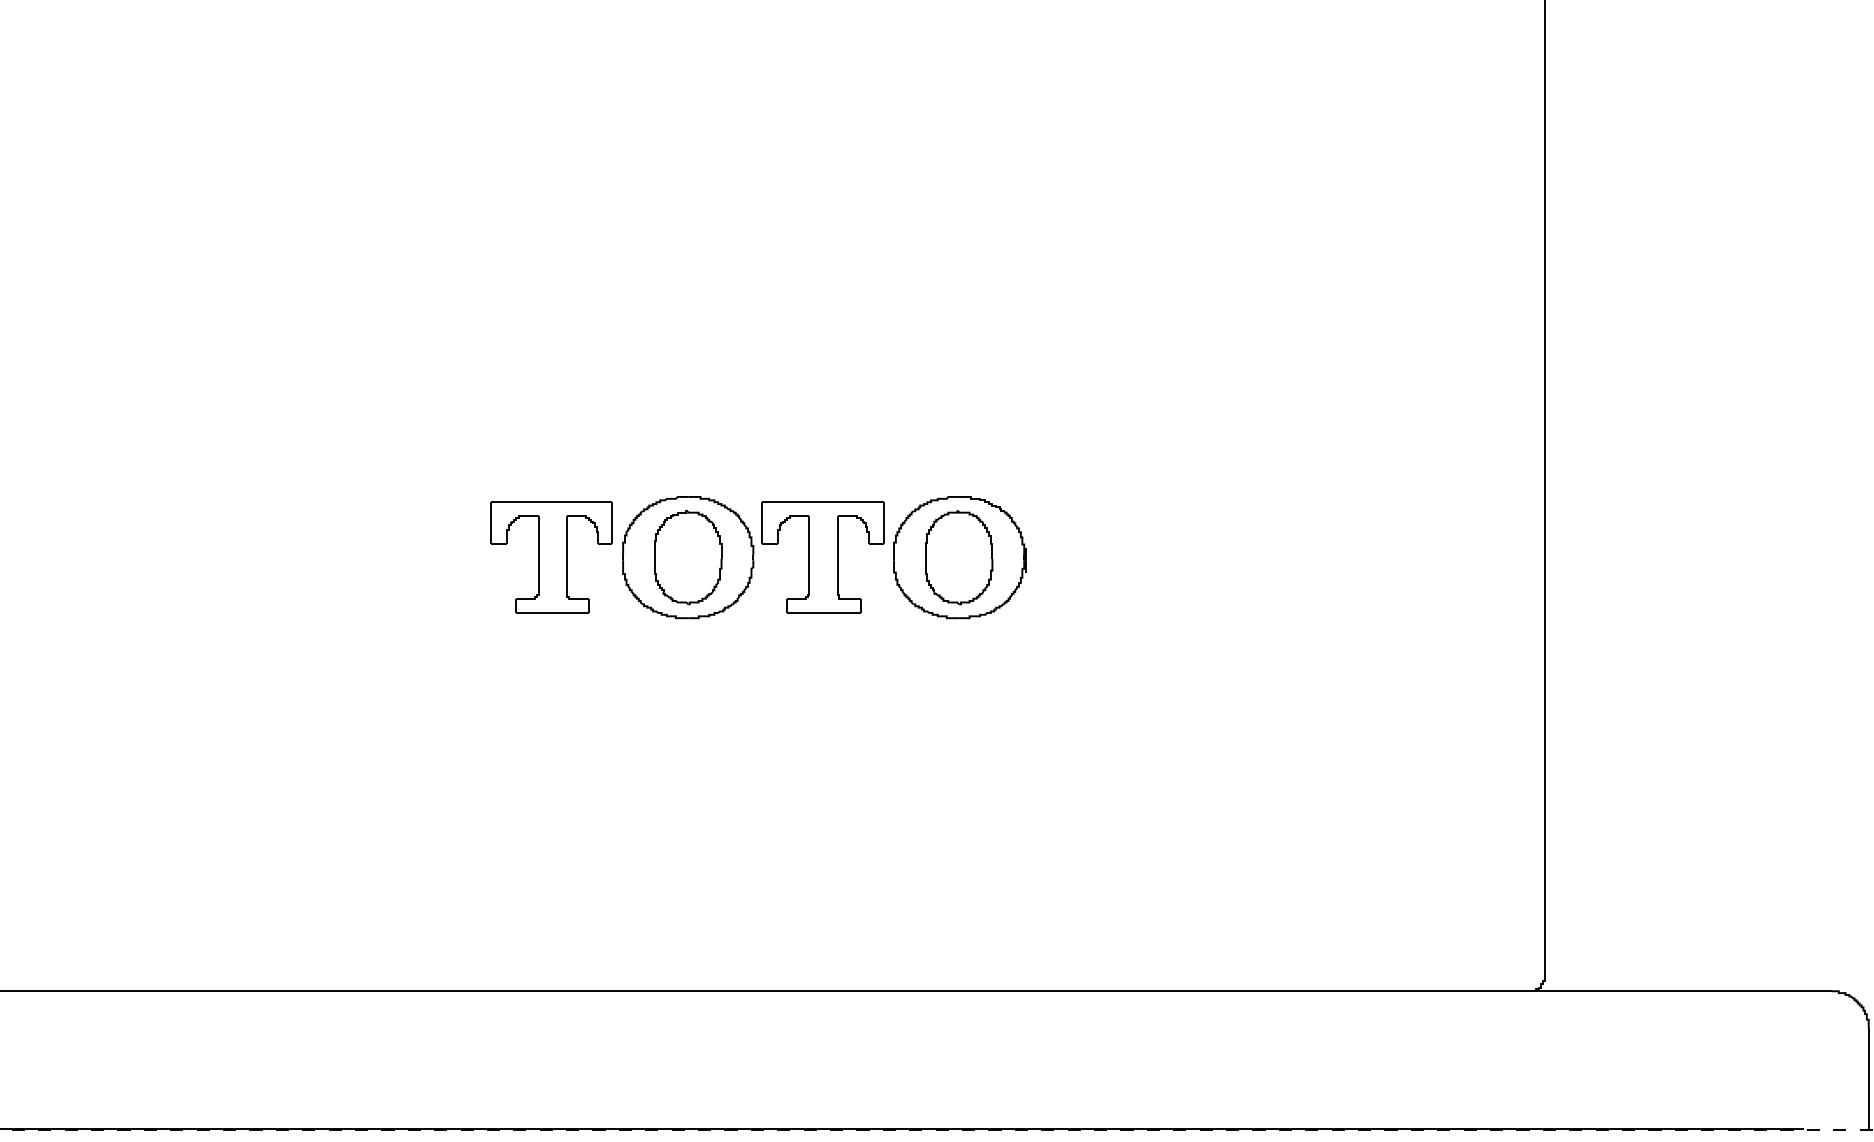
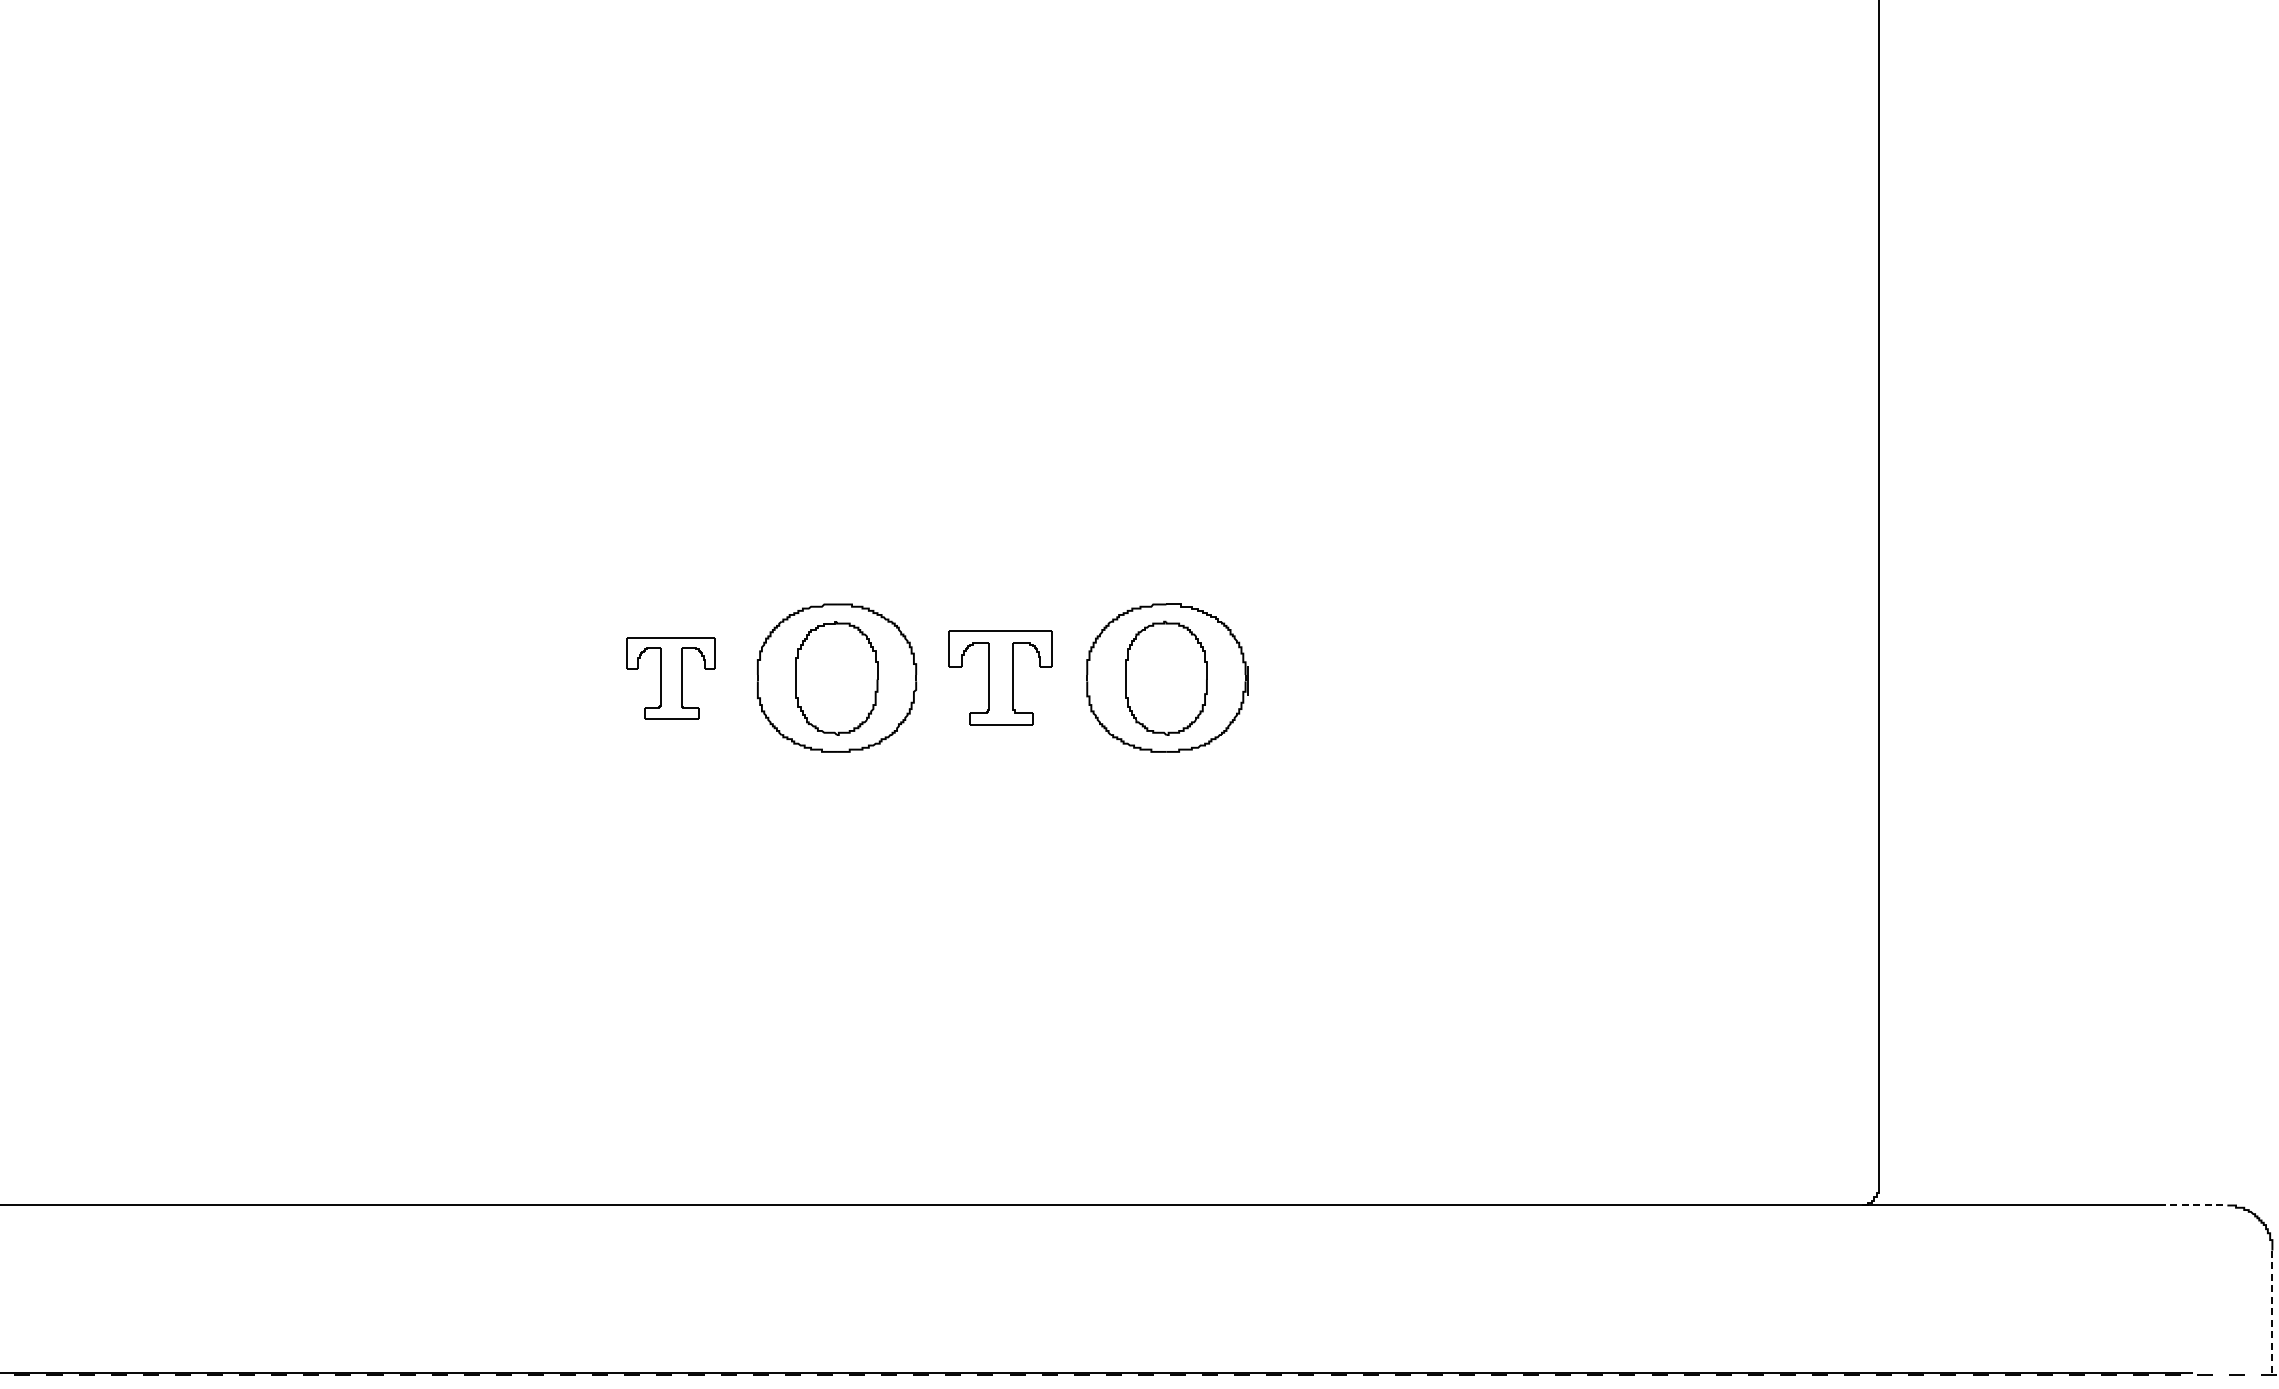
part: (551, 557) -> (670, 678), size x0.6
part: (822, 557) -> (1000, 678), size x0.7
line: (1803, 991) -> (2193, 1205), solid -> dashed
line: (1868, 1080) -> (2272, 1313), solid -> dashed

